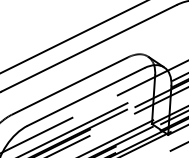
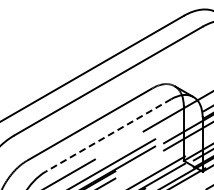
line: (86, 97) -> (108, 135), solid -> dashed

